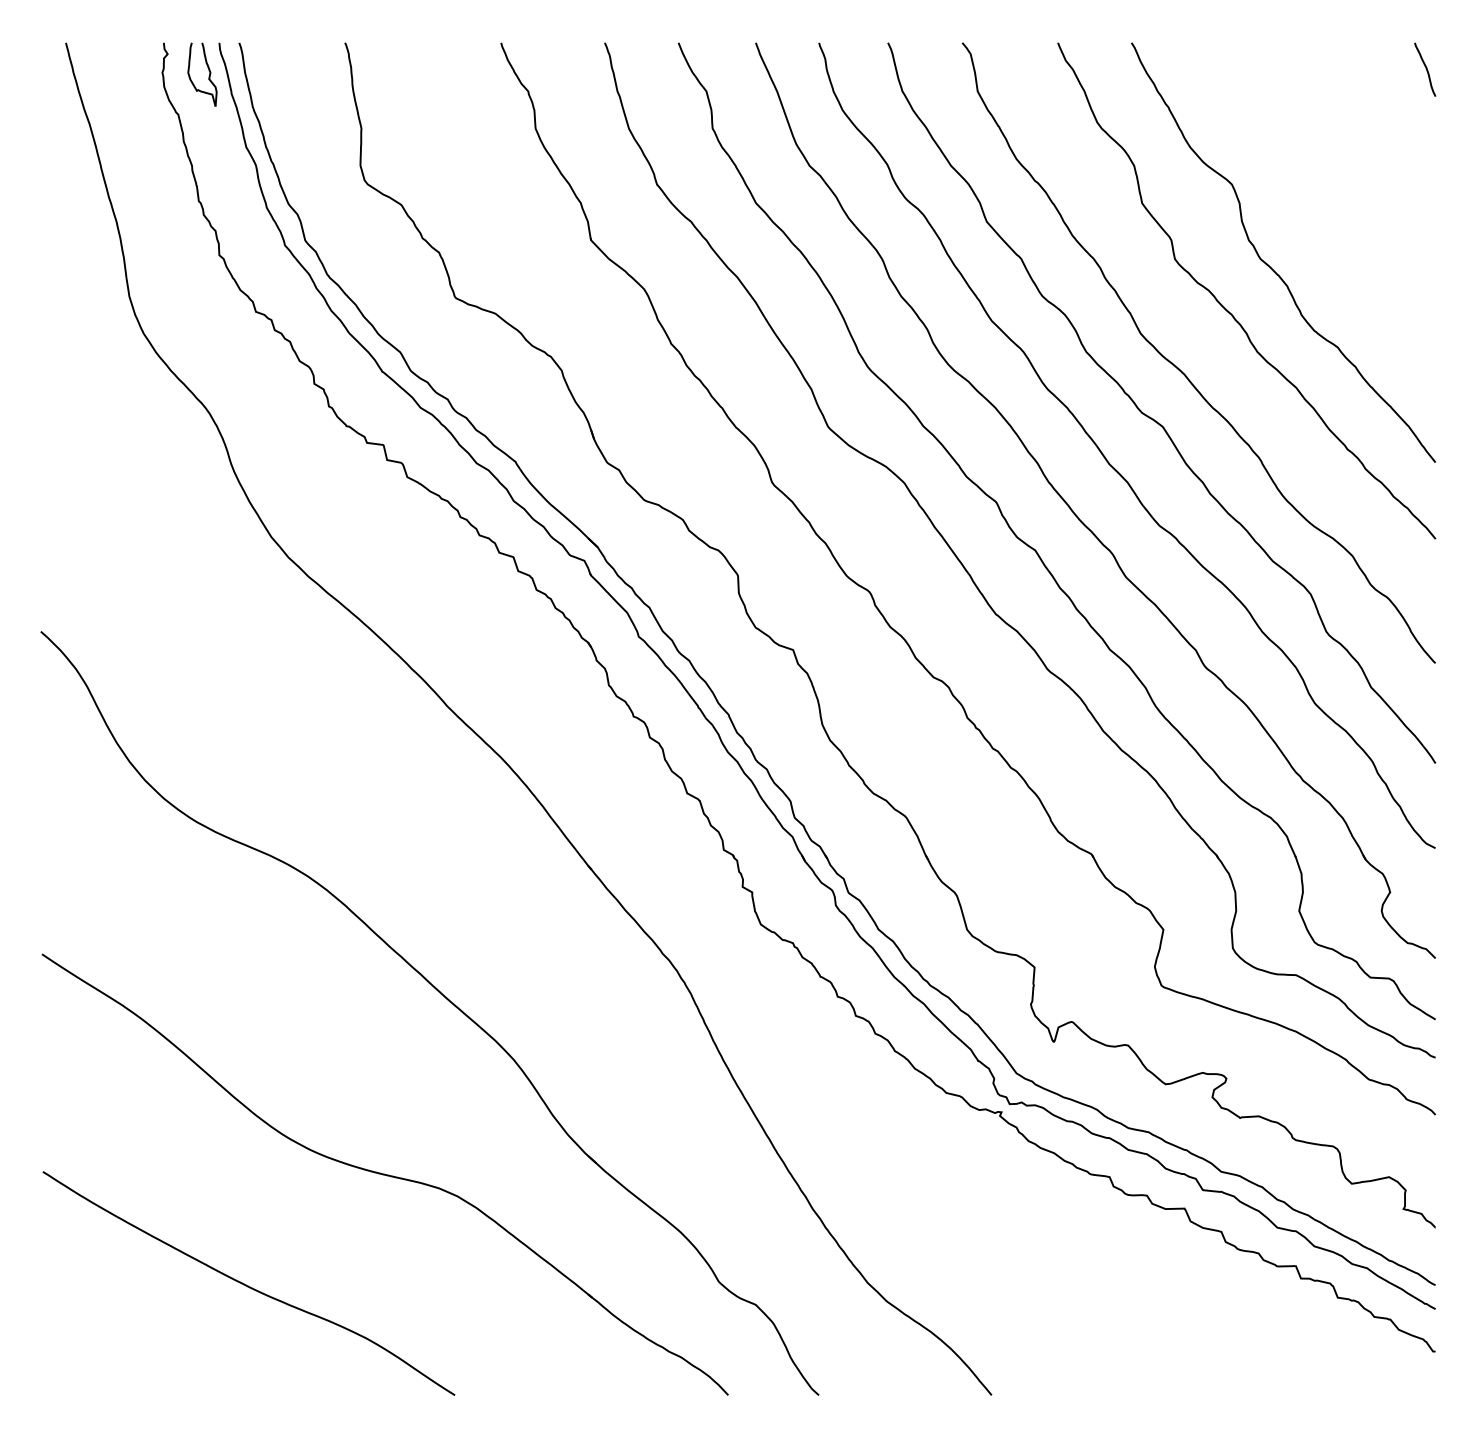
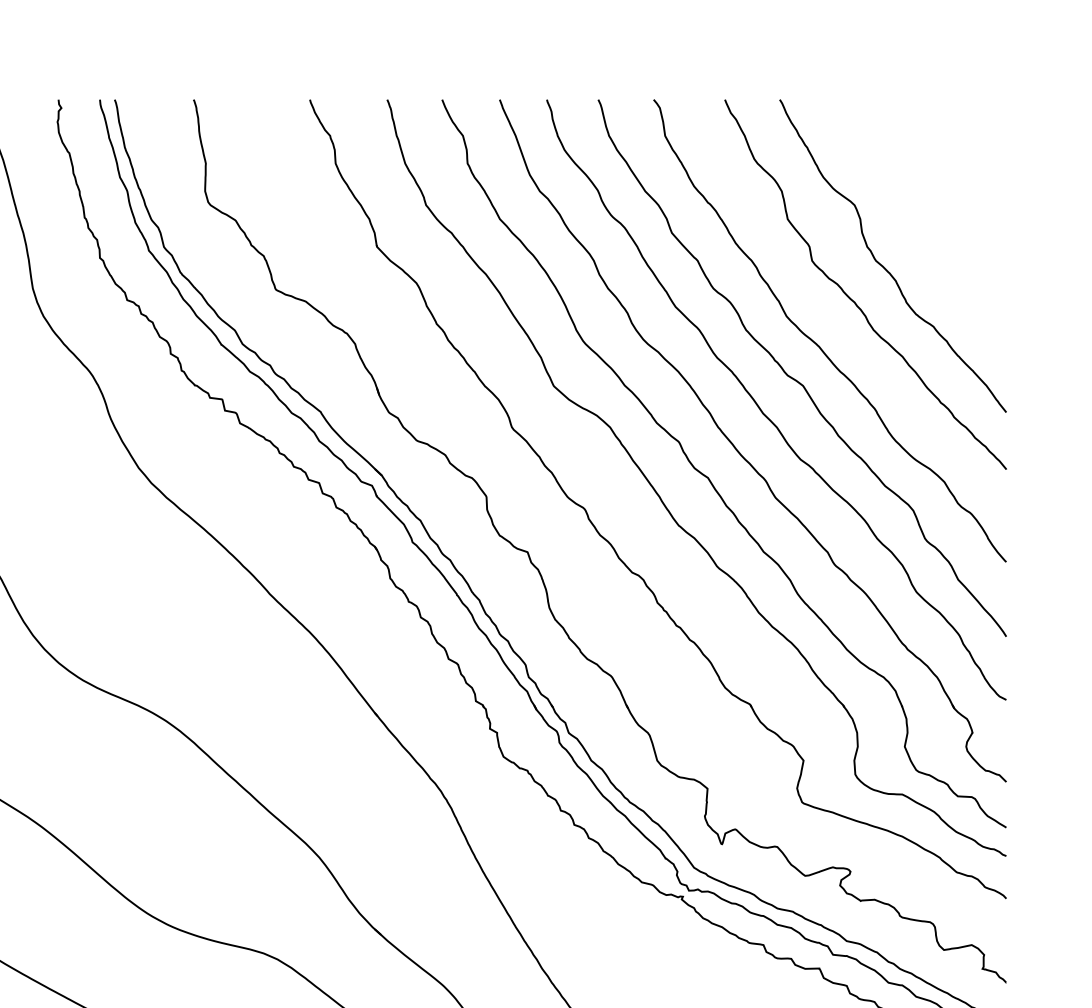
curve: (1425, 68) -> (998, 118), removed
part: (208, 76) -> (91, 124), removed

